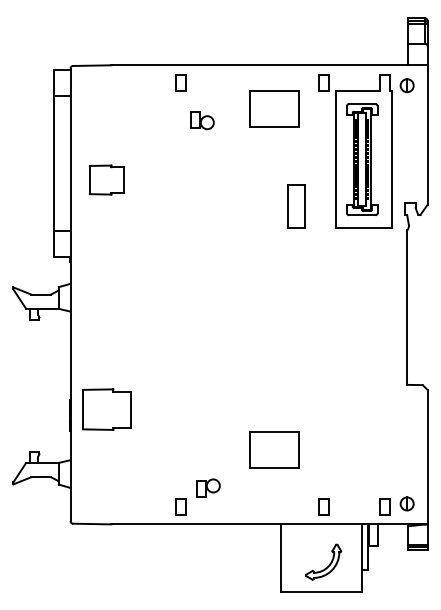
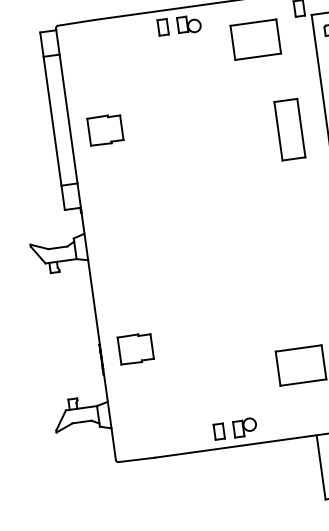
part: (202, 120) -> (189, 24), moved
part: (296, 205) -> (289, 129), size x1.43
part: (106, 409) -> (135, 348), size x0.71
part: (208, 487) -> (245, 426), moved

